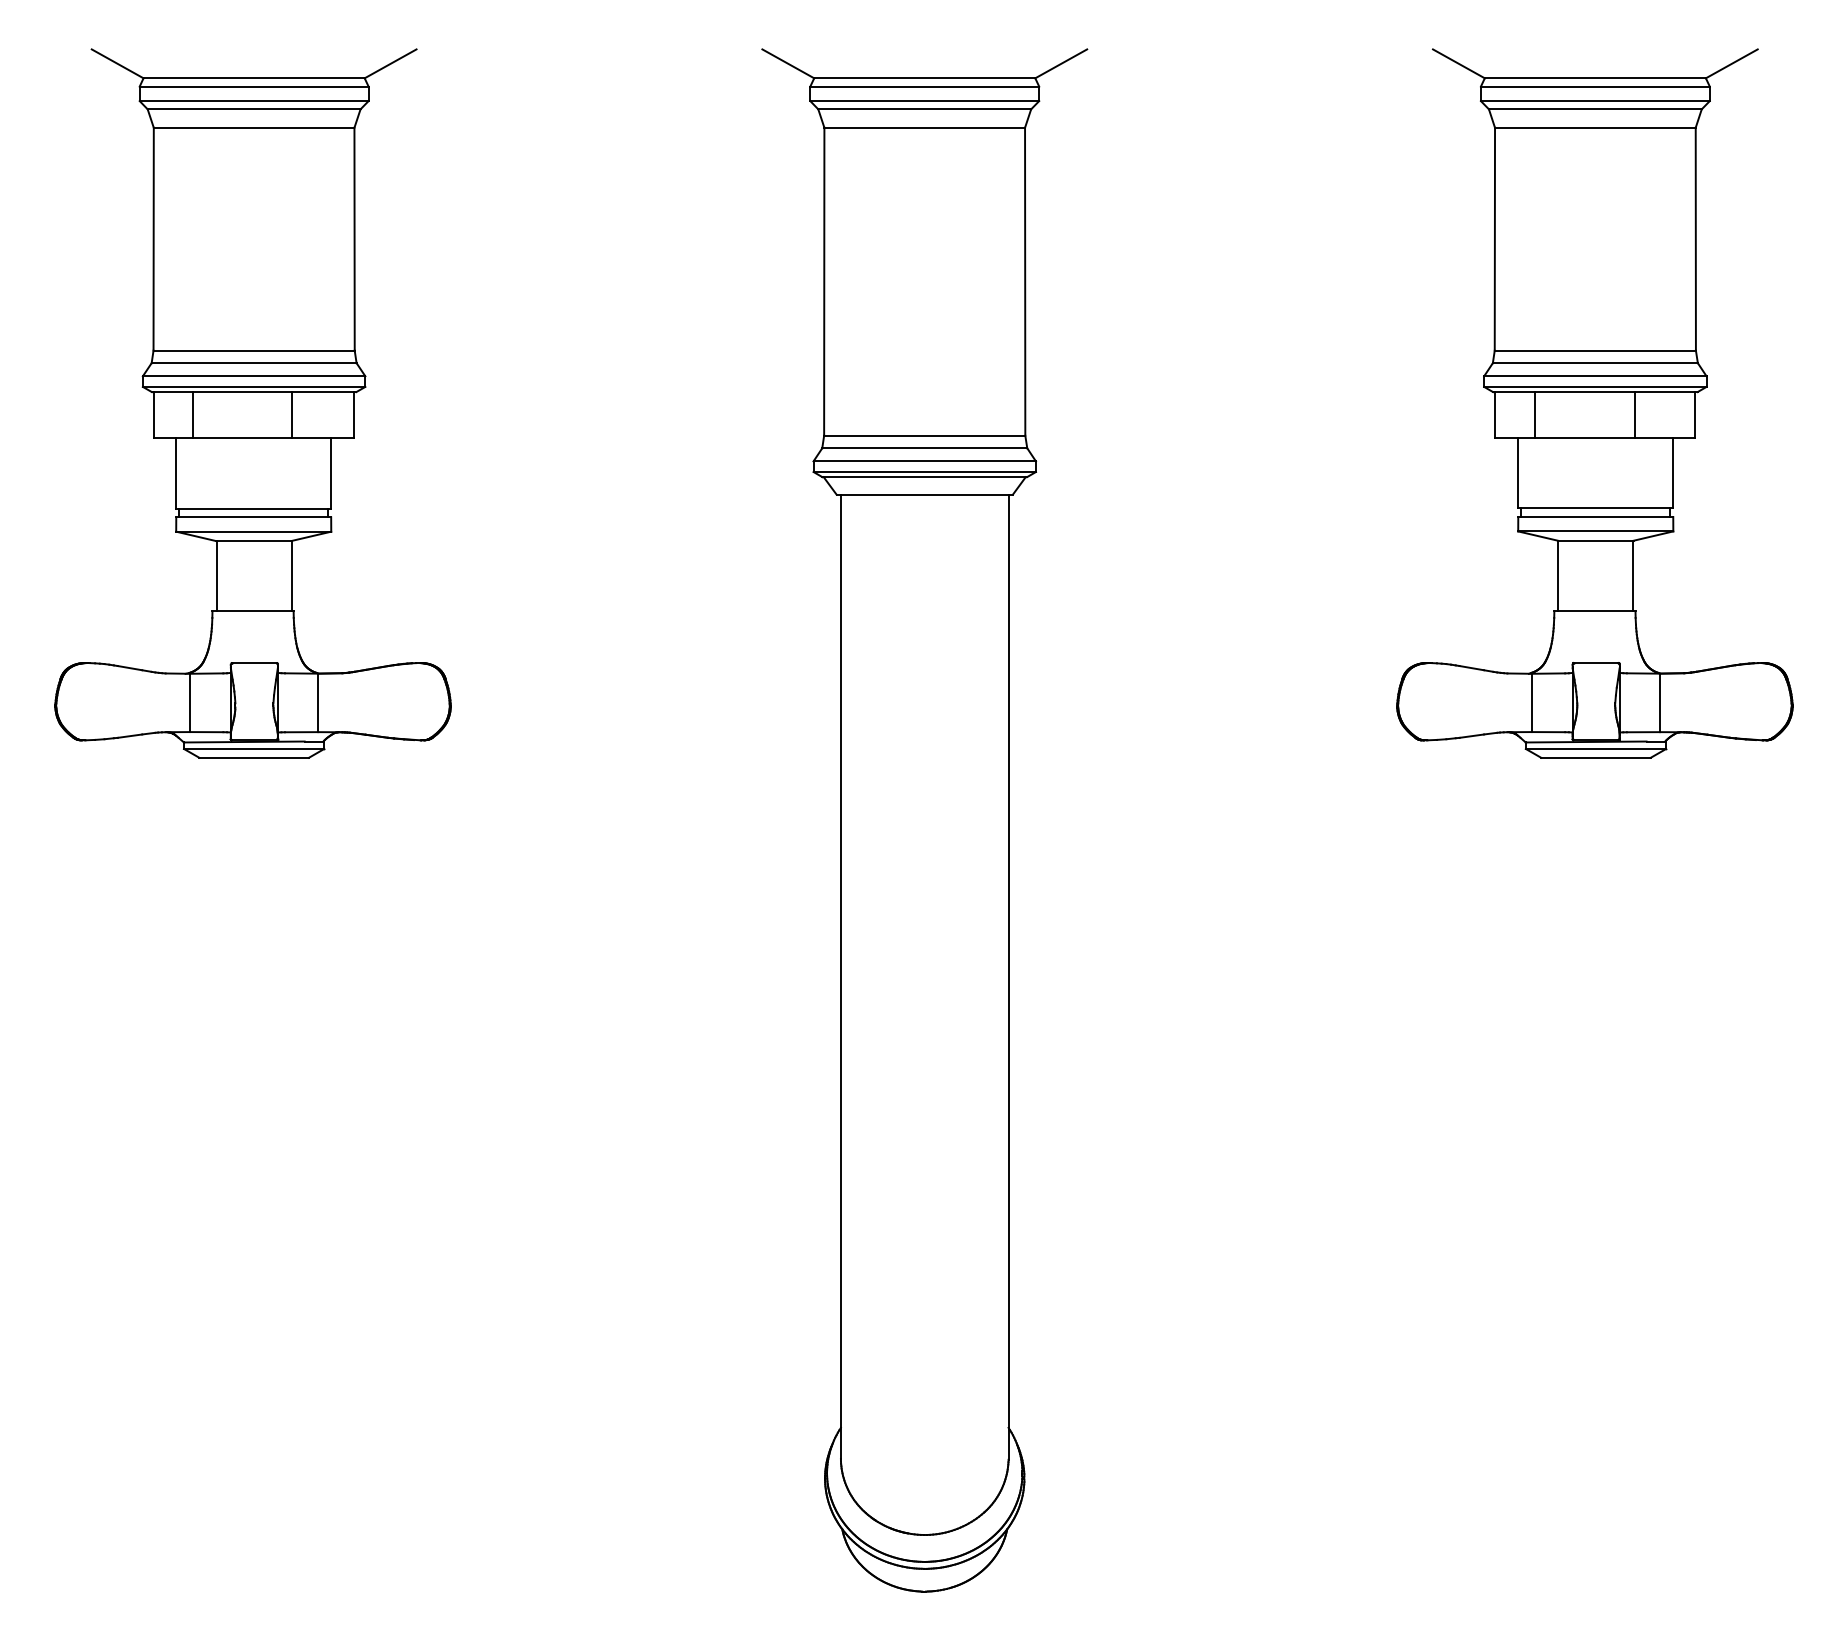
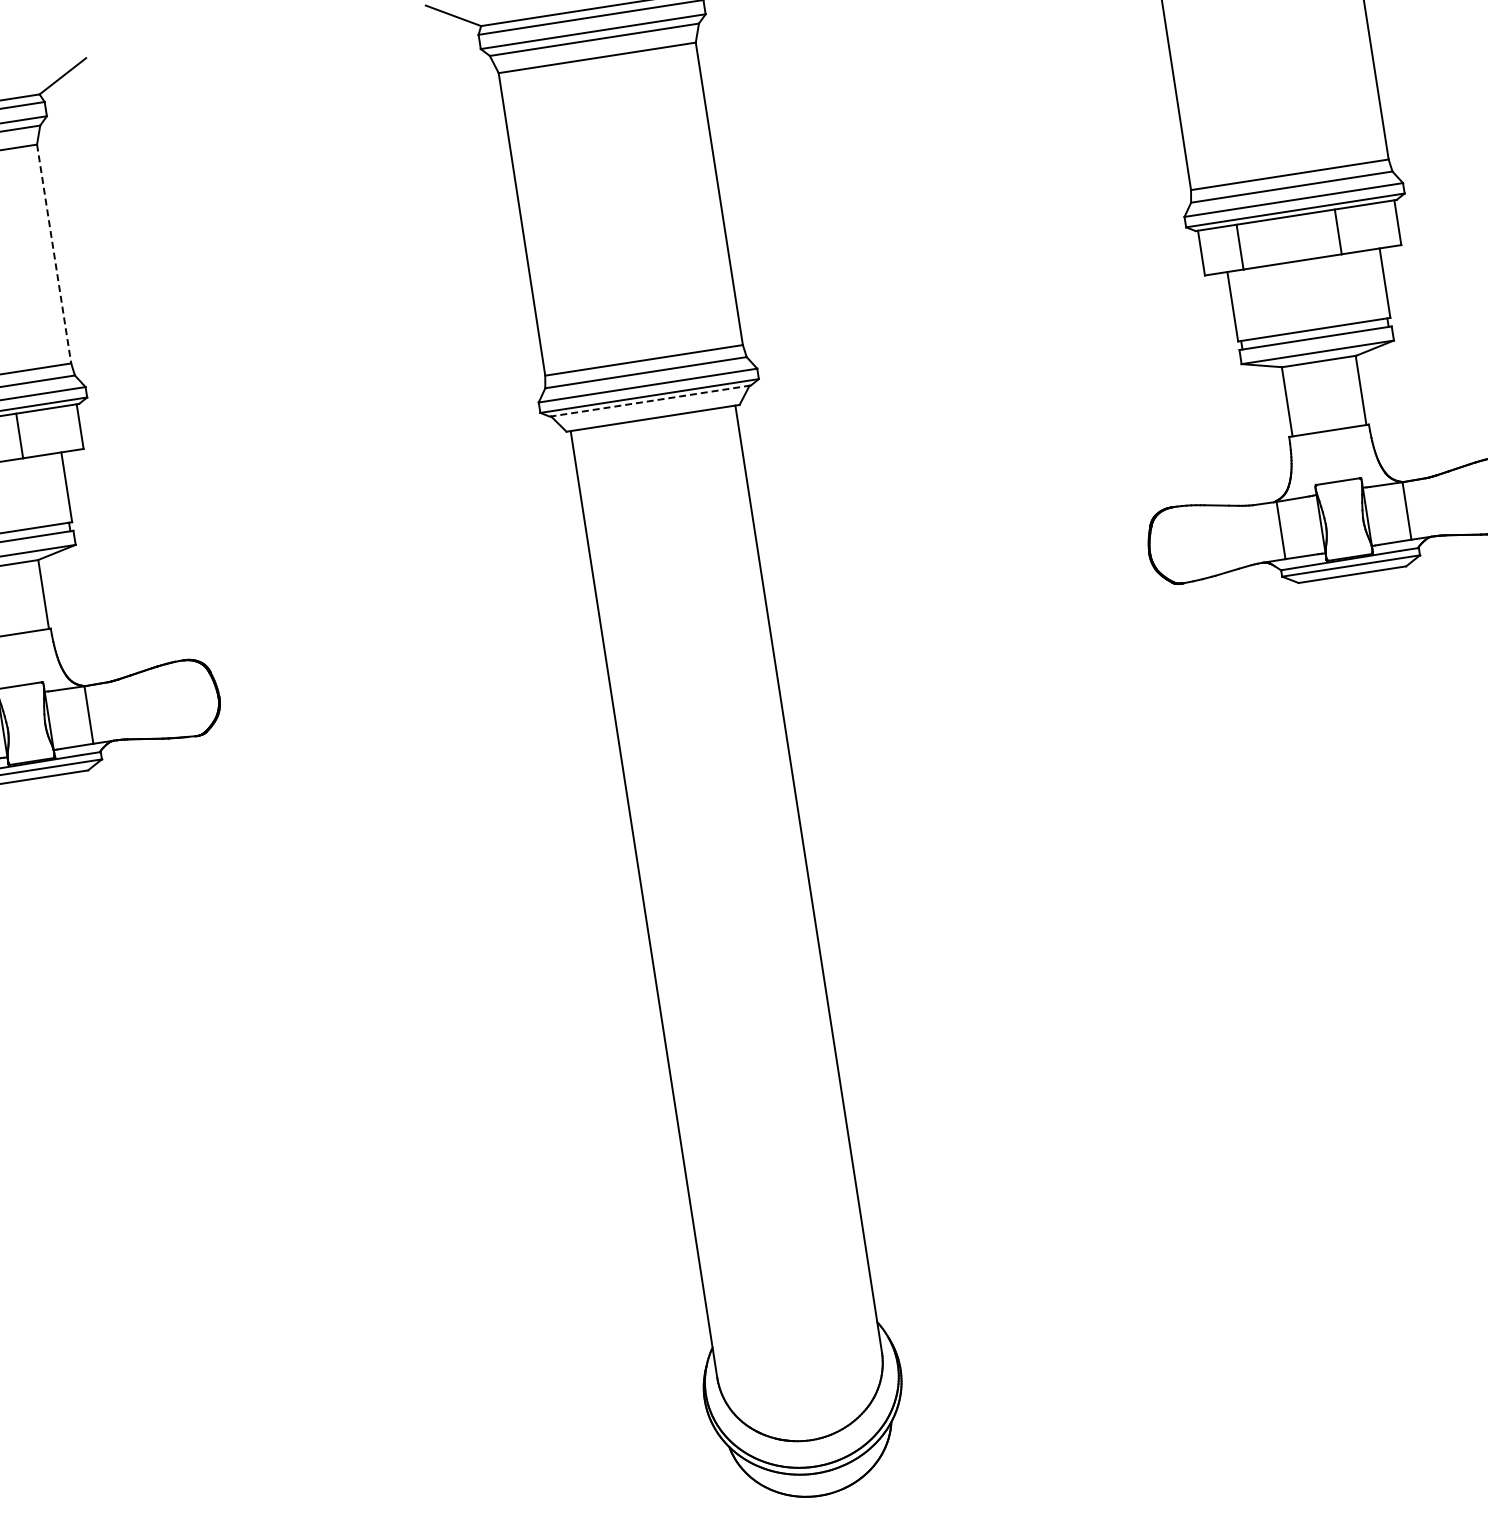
line: (354, 239) -> (54, 254), solid -> dashed
line: (924, 477) -> (650, 401), solid -> dashed

